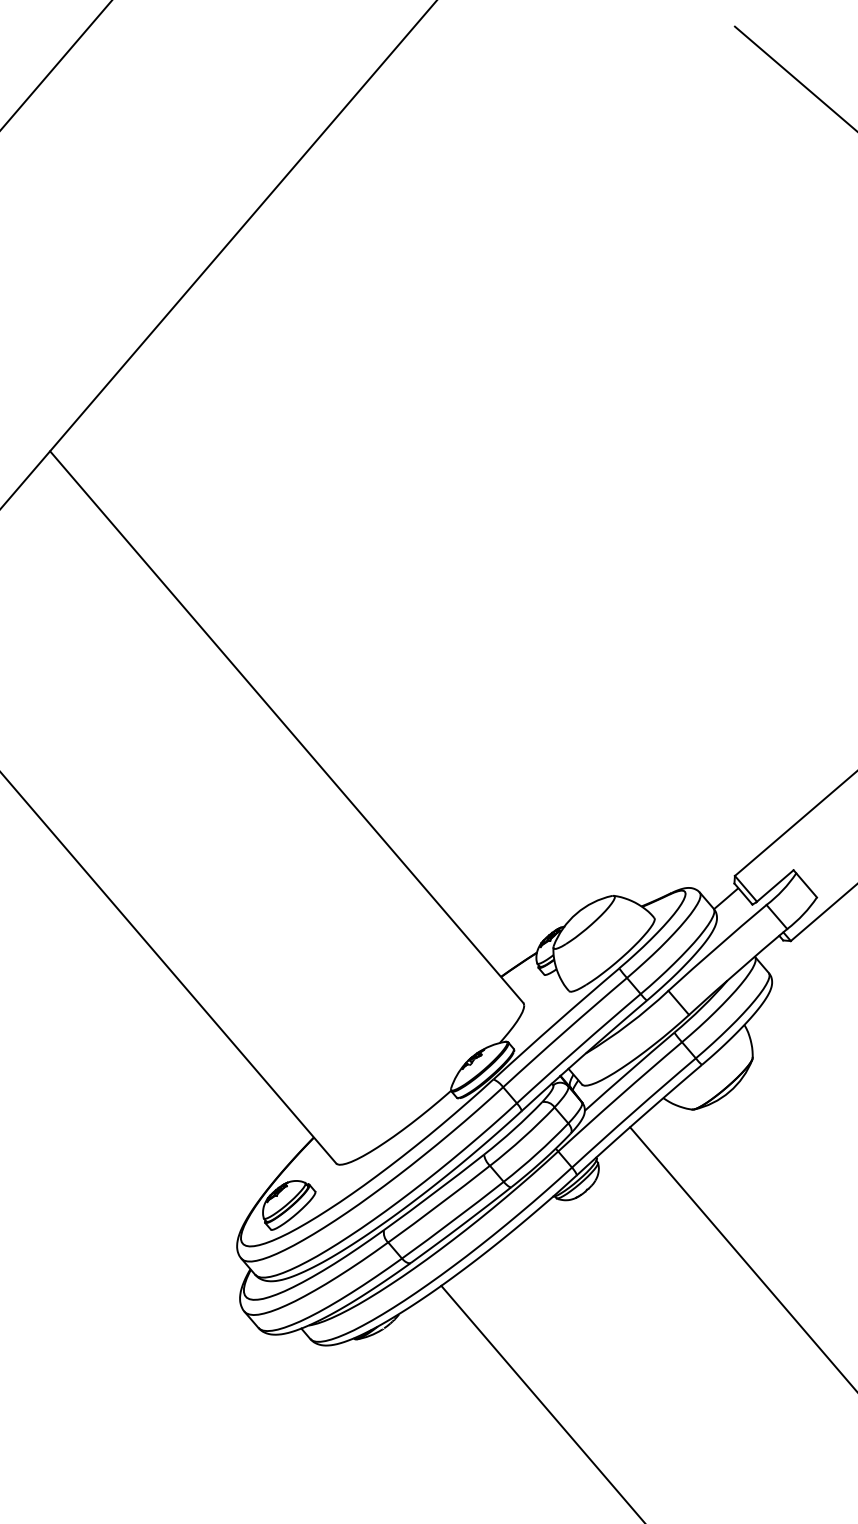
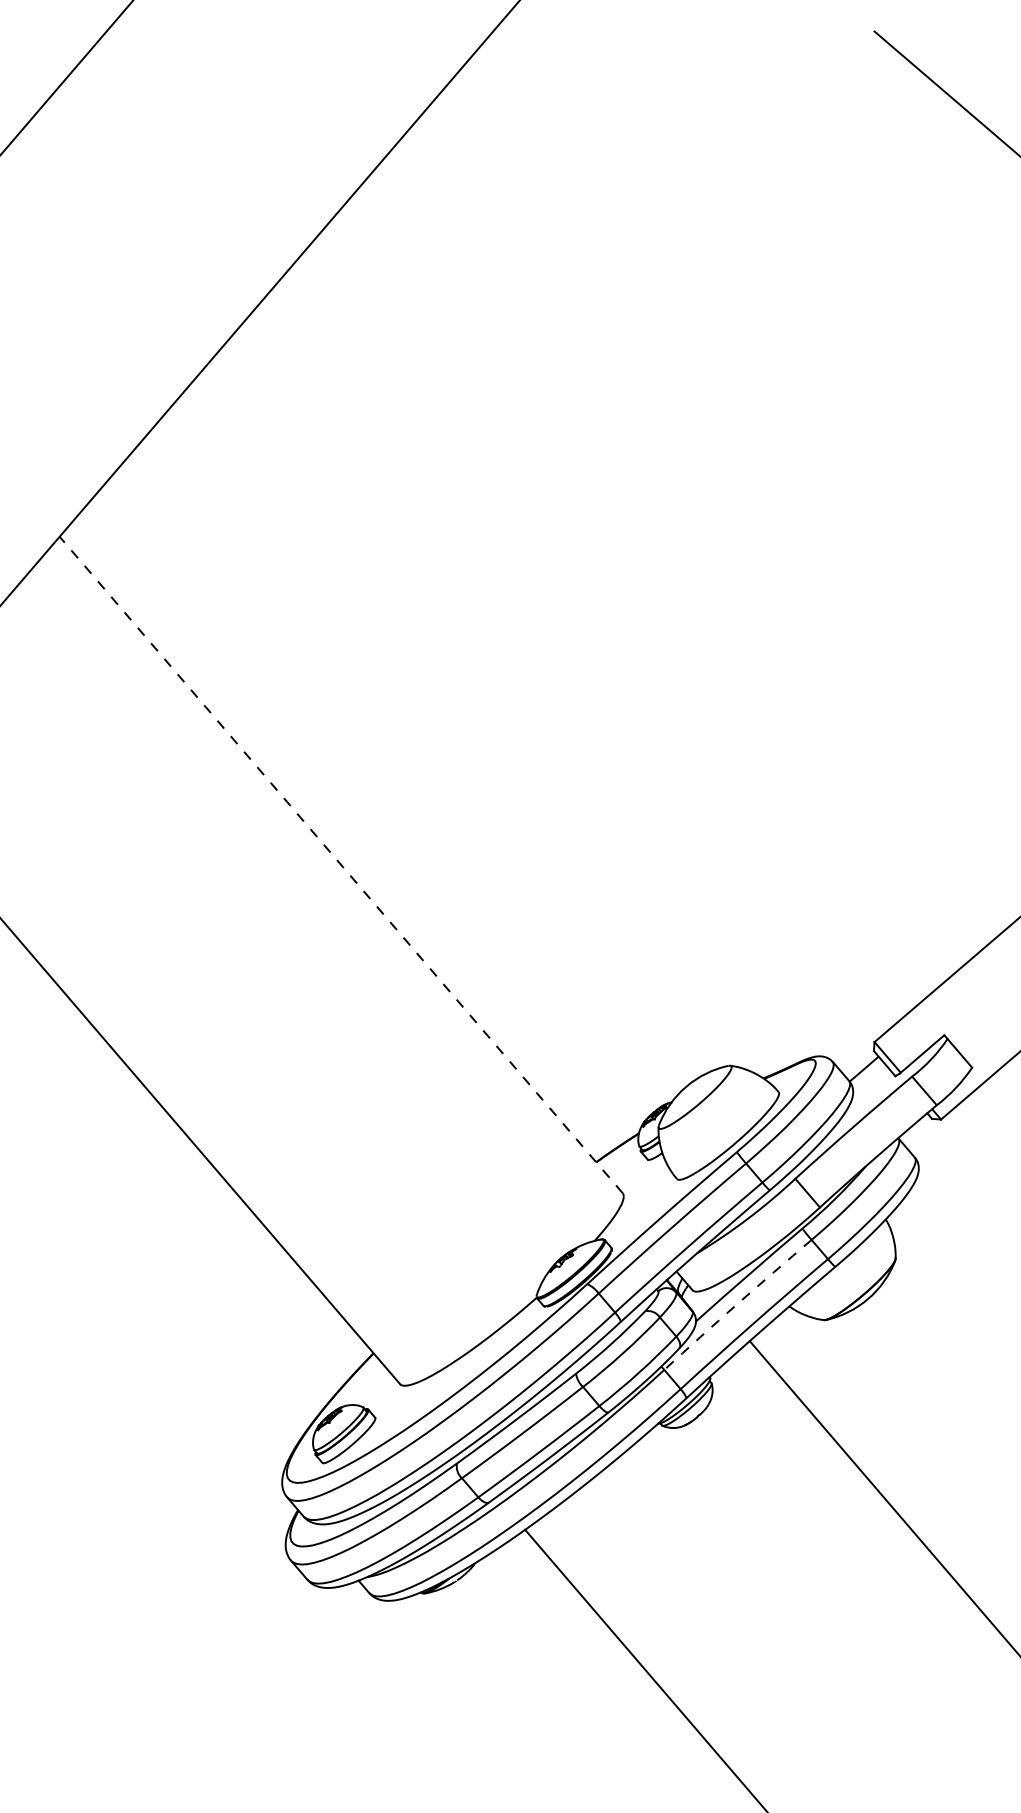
line: (286, 726) -> (340, 864), solid -> dashed
arc: (619, 1096) -> (737, 1304), solid -> dashed

